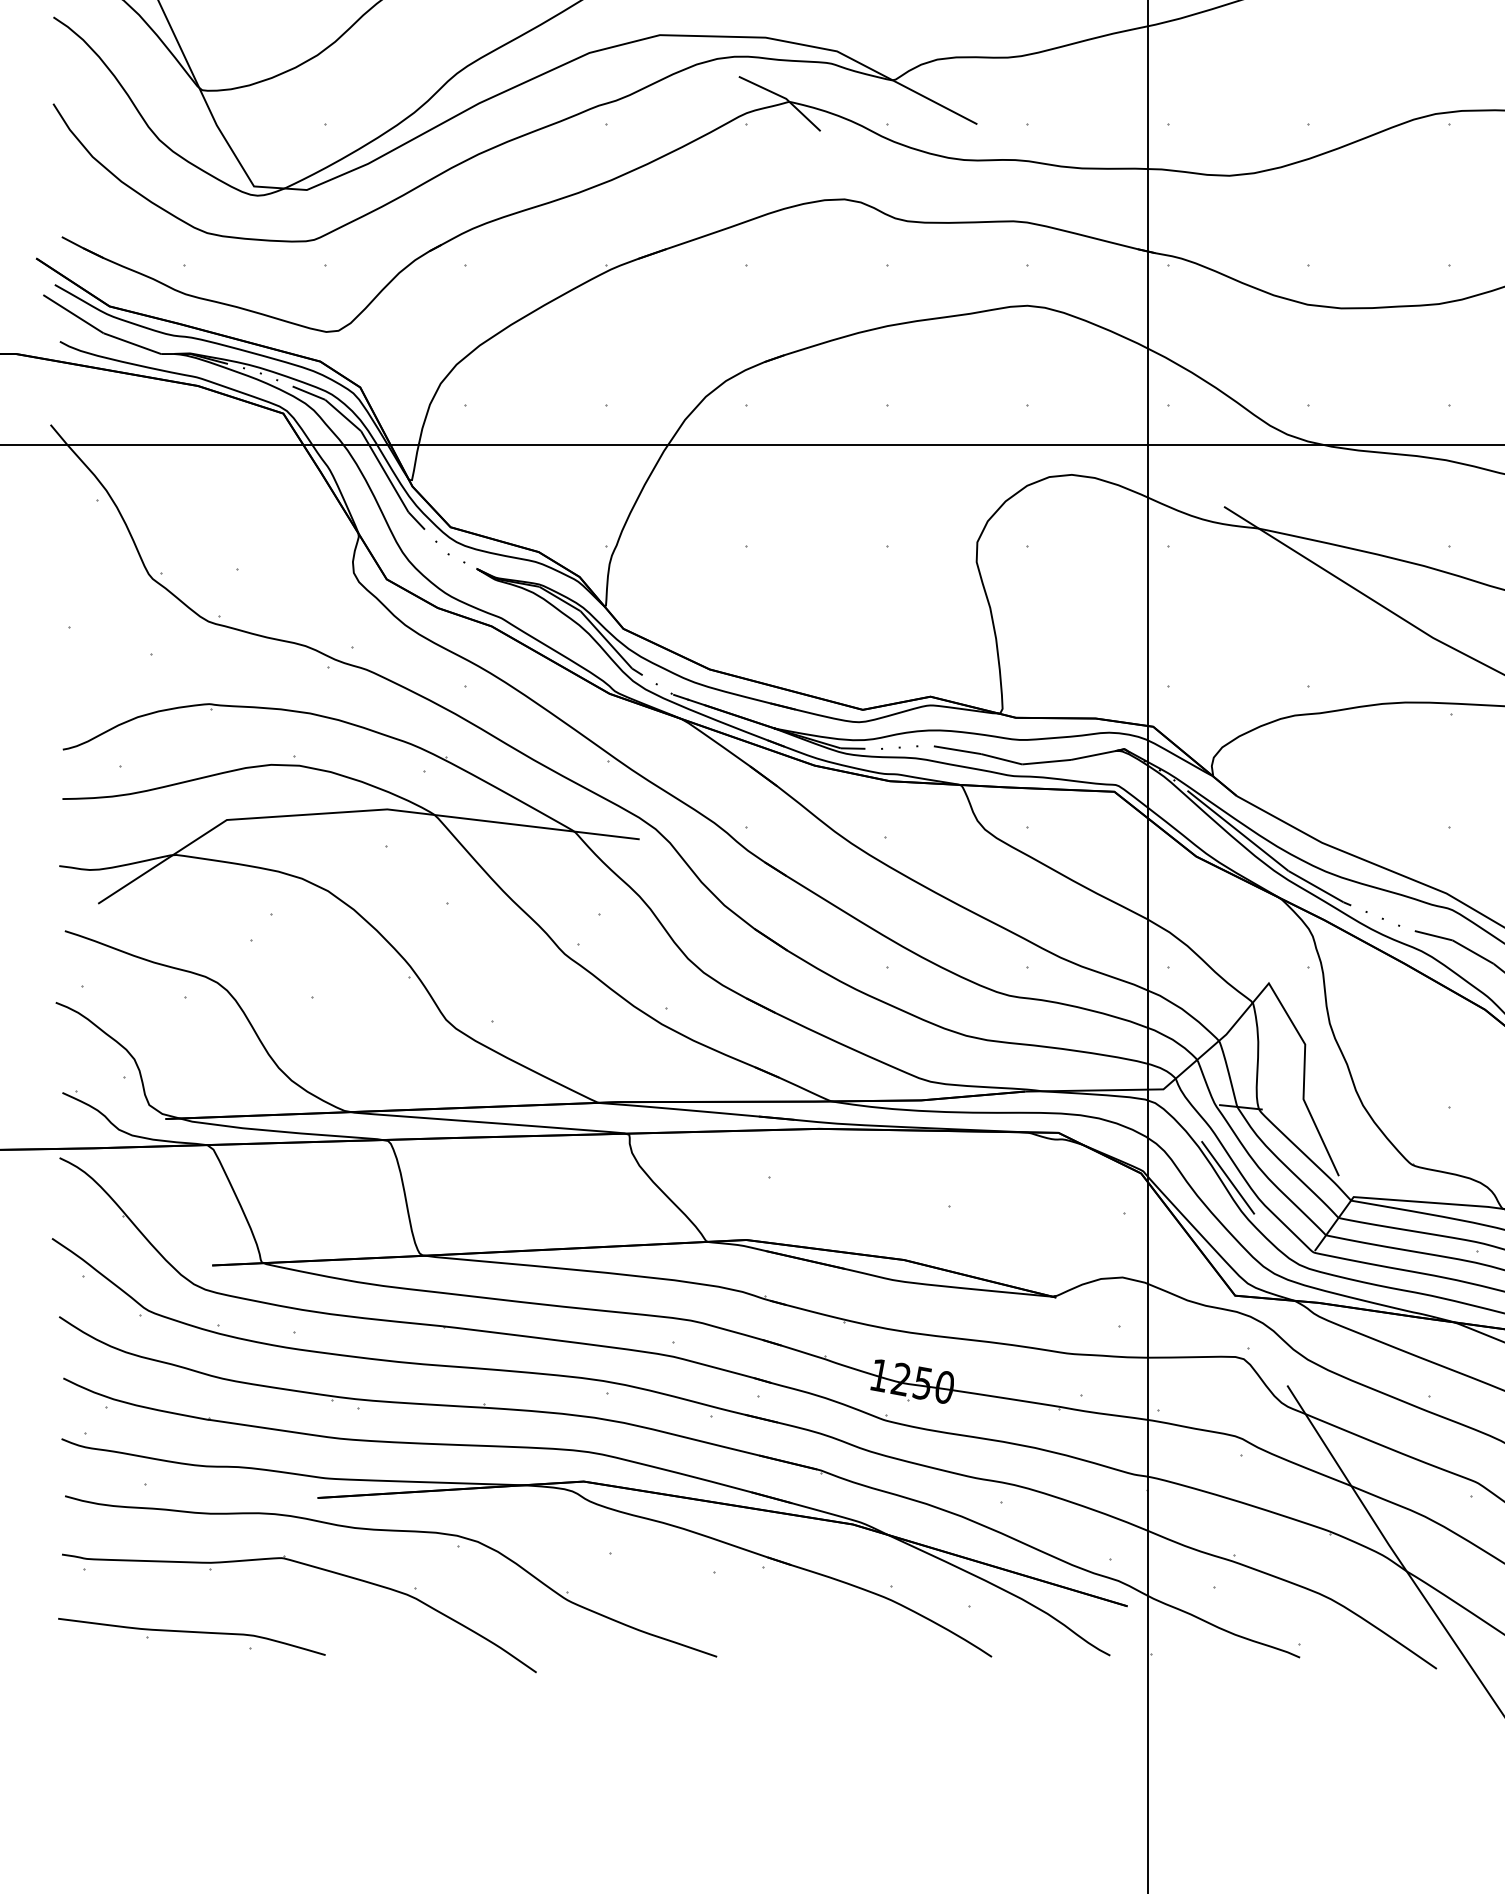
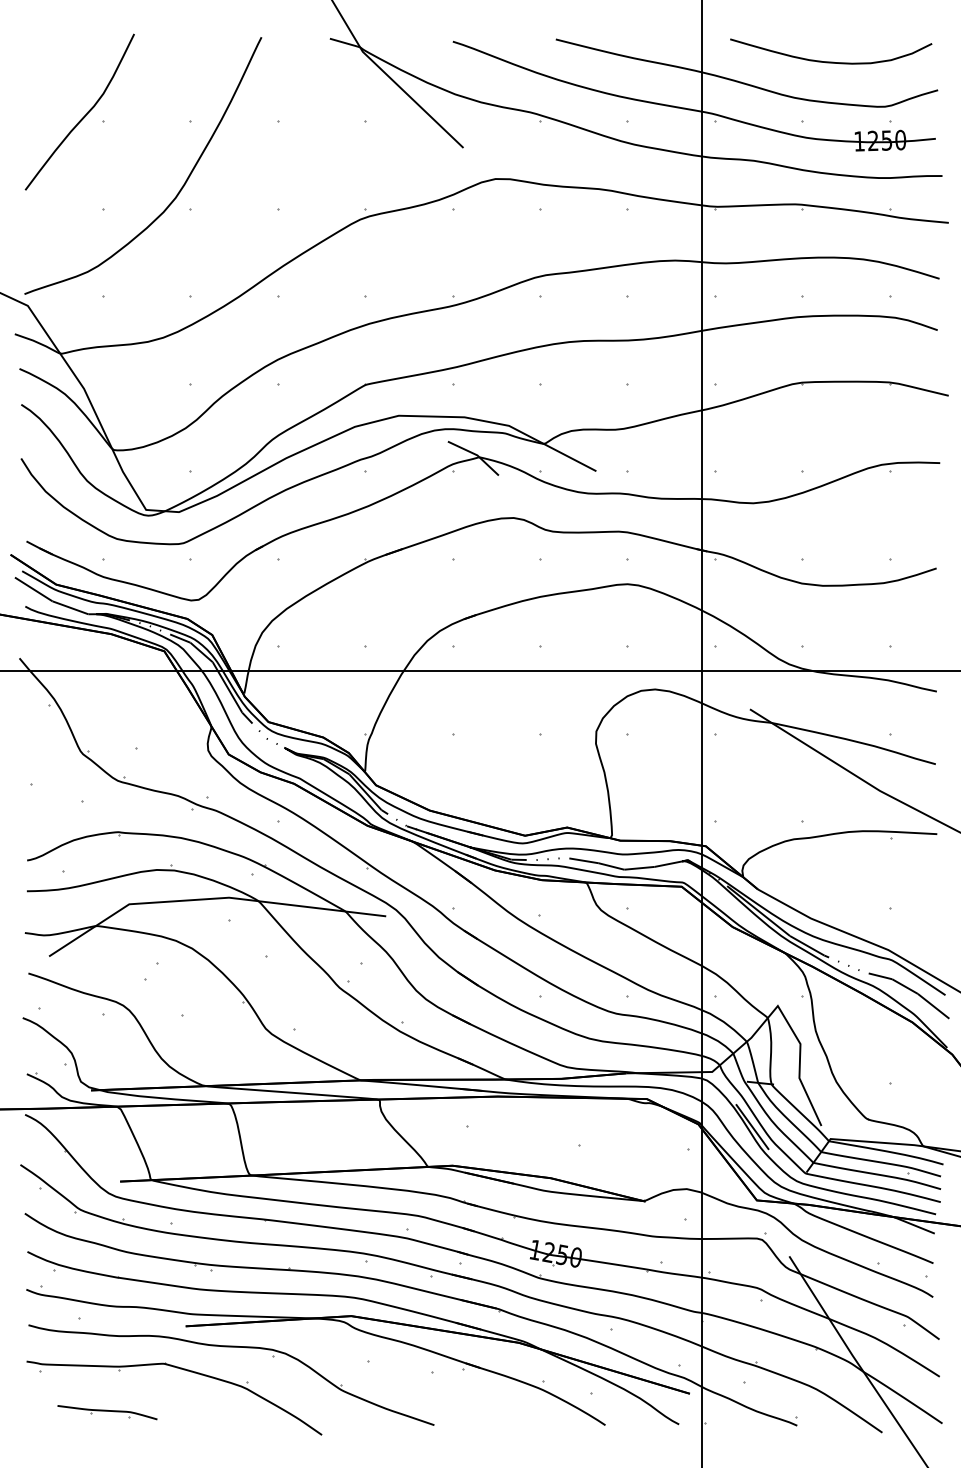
part: (191, 1636) -> (107, 1412), size x0.6

